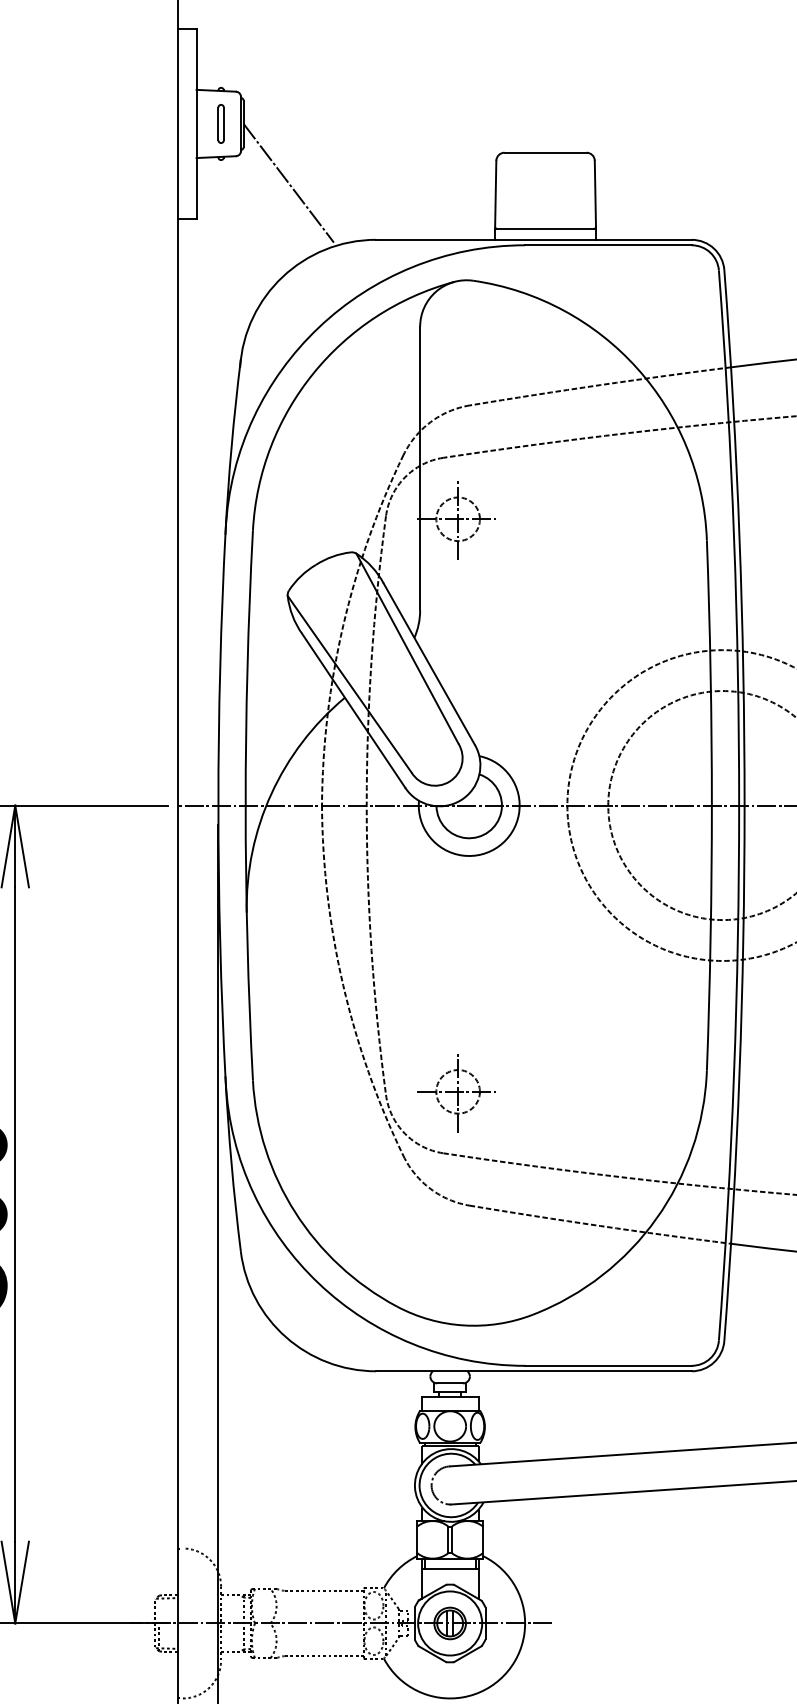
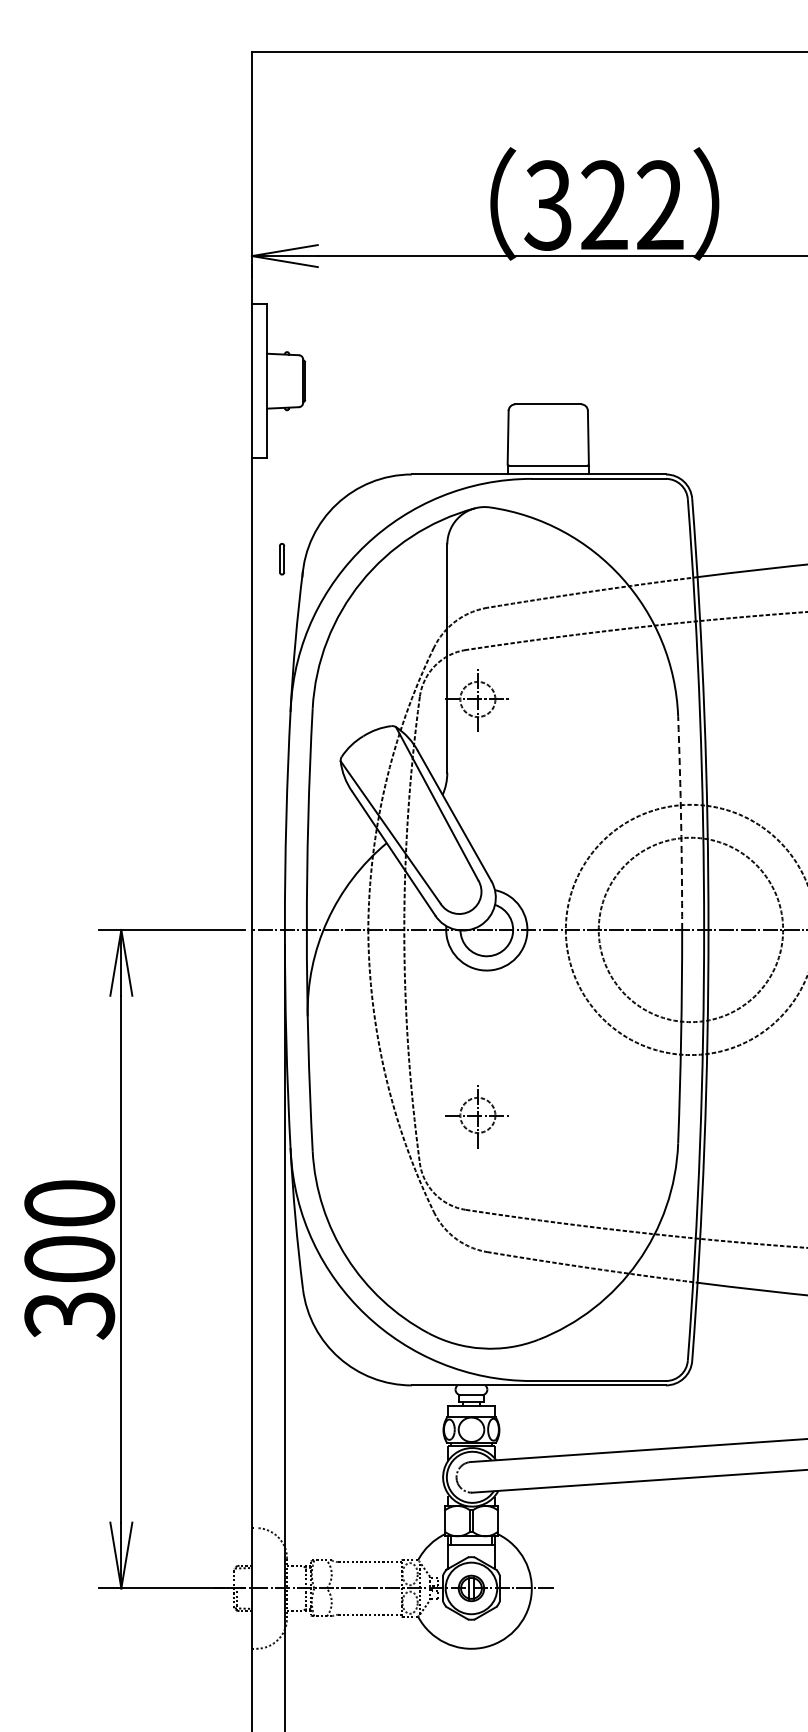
part: (221, 124) -> (282, 559), moved
line: (288, 182) -> (341, 428), removed
arc: (711, 673) -> (681, 823), solid -> dashed
part: (456, 1093) -> (476, 1116), moved

